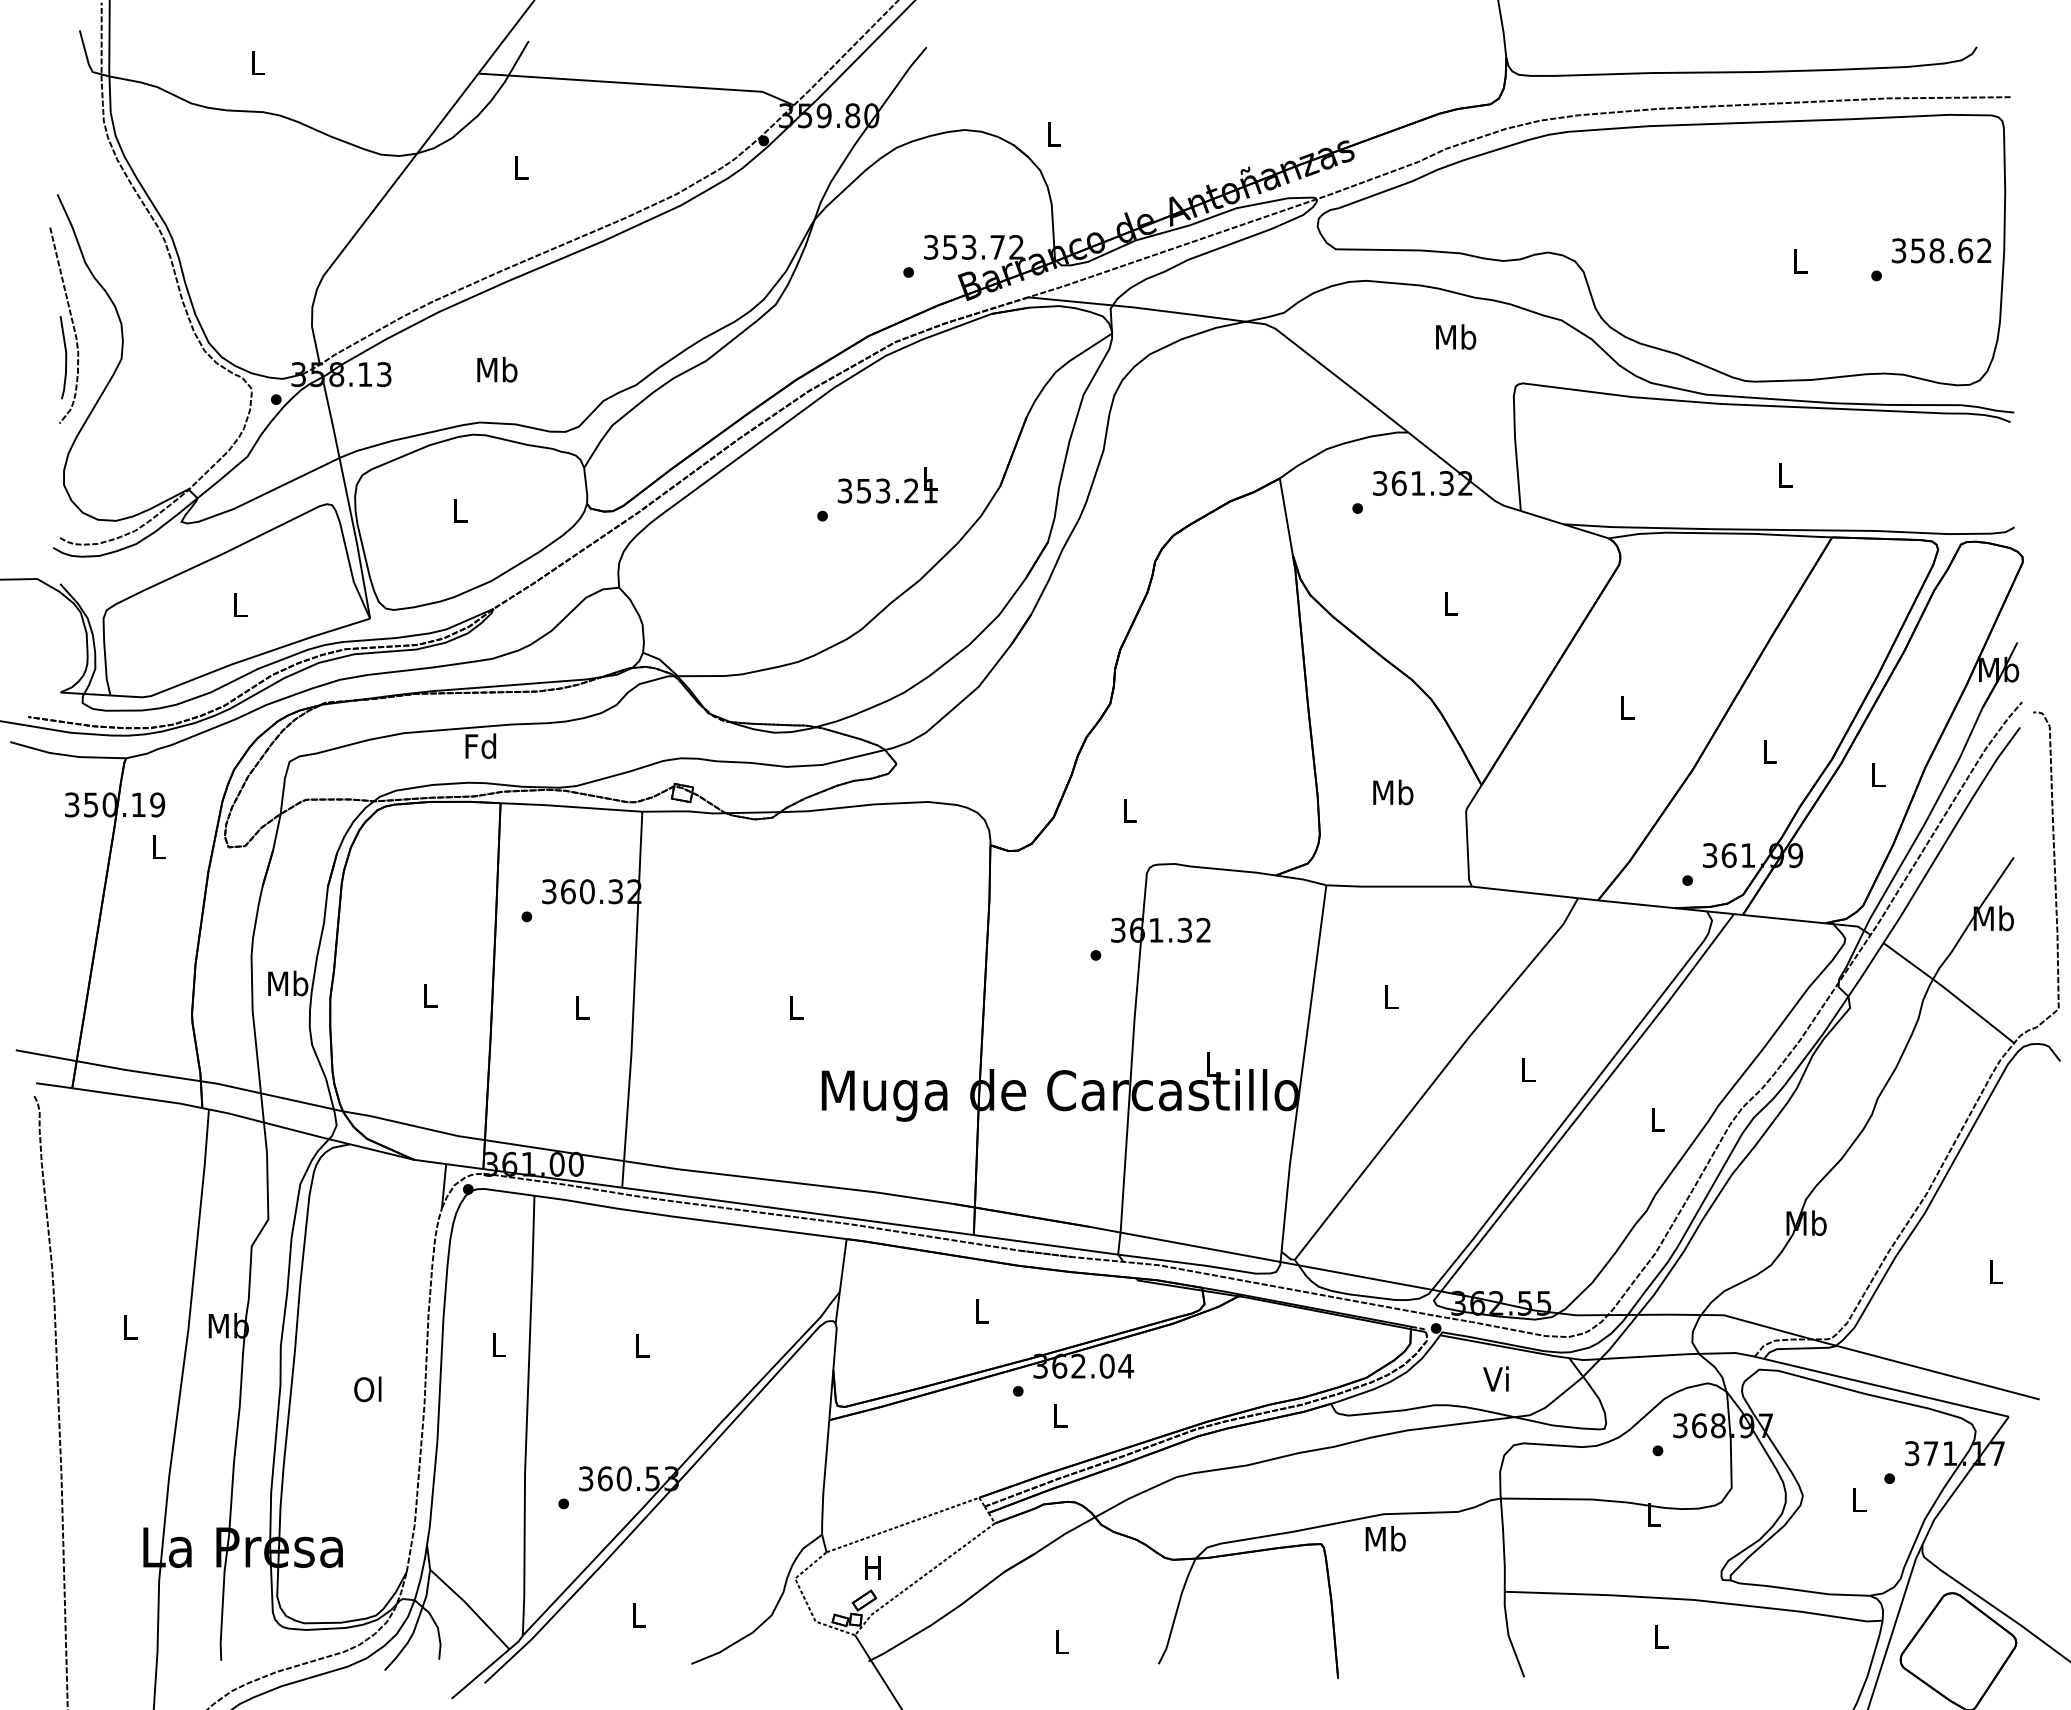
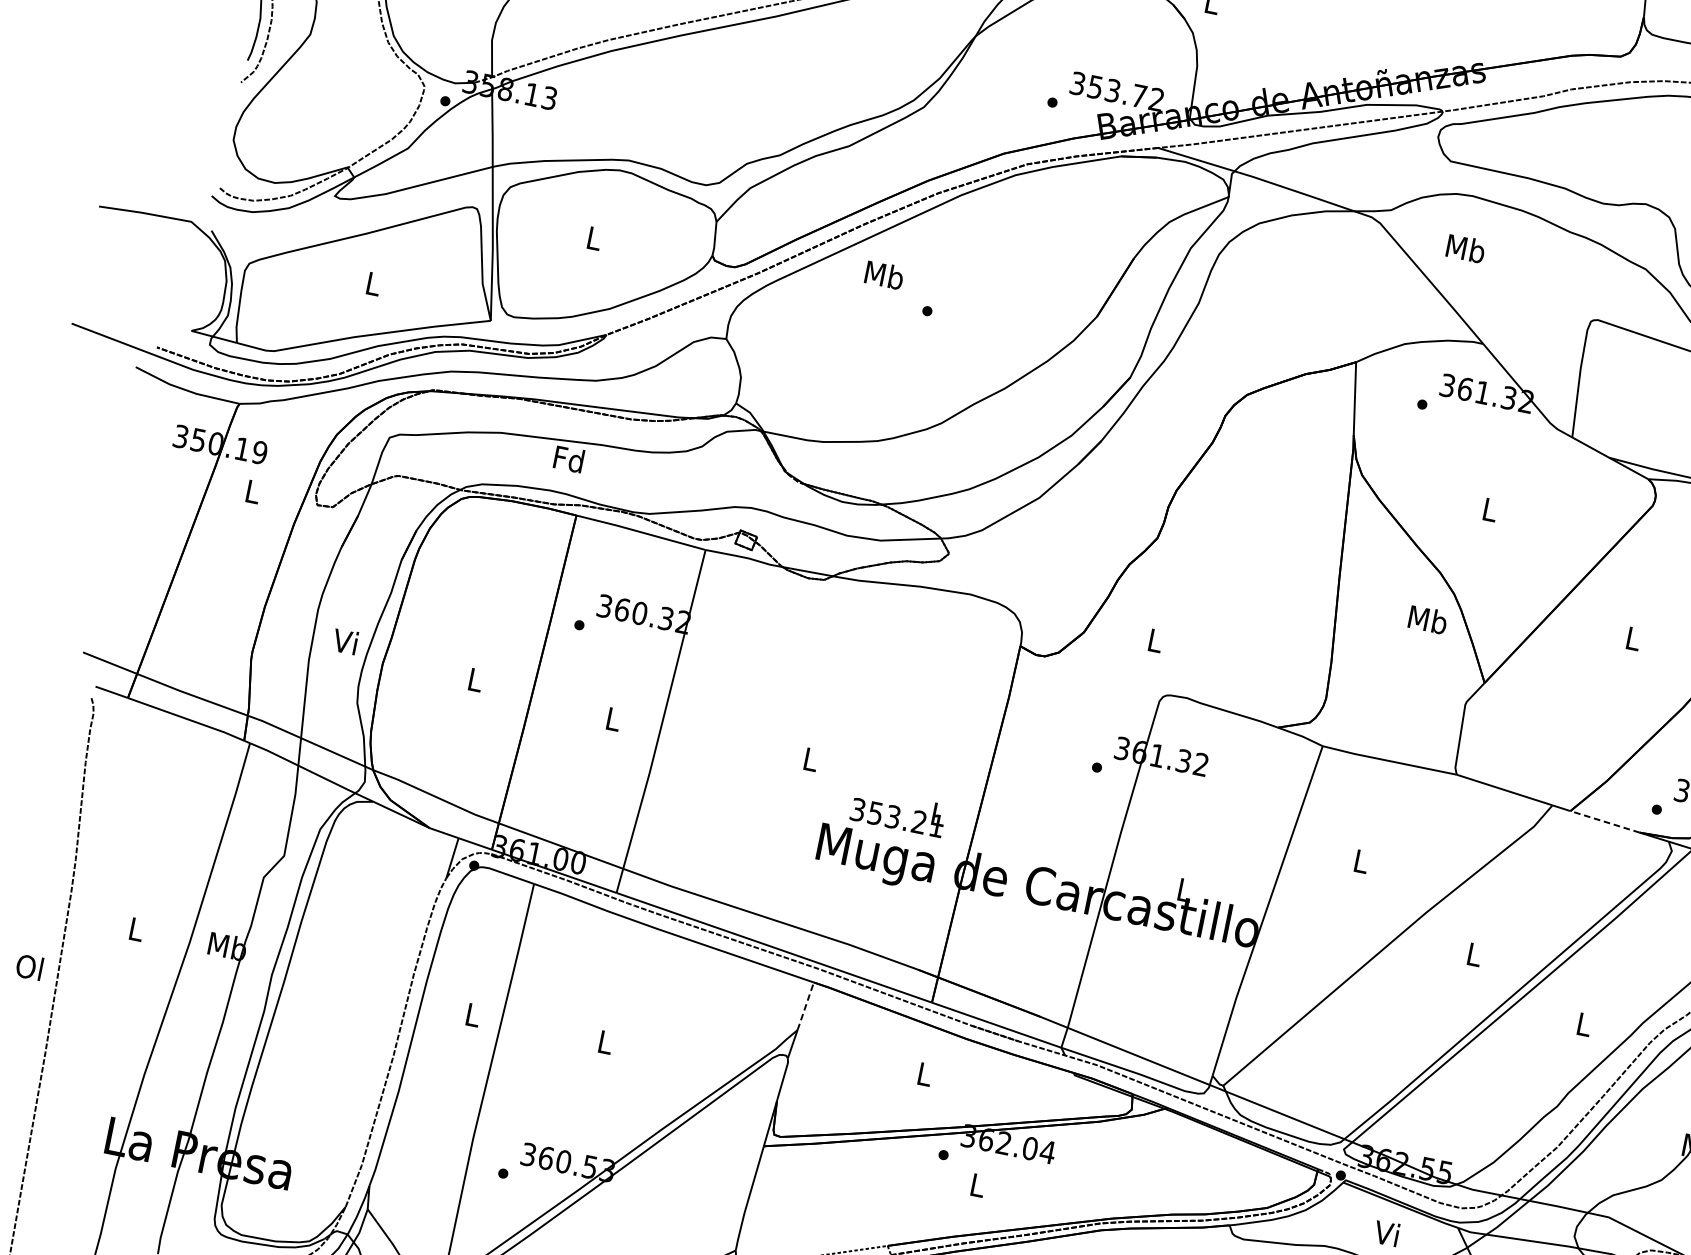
text: (1456, 336) -> (1466, 248), moved
text: (497, 369) -> (884, 274), moved
text: (887, 485) -> (898, 812), moved
text: (1393, 792) -> (1428, 619), moved
line: (1636, 904) -> (1605, 822), solid -> dashed
text: (288, 983) -> (347, 642), Mb -> Vi
line: (843, 1265) -> (806, 1006), solid -> dashed
text: (367, 1389) -> (29, 967), moved

